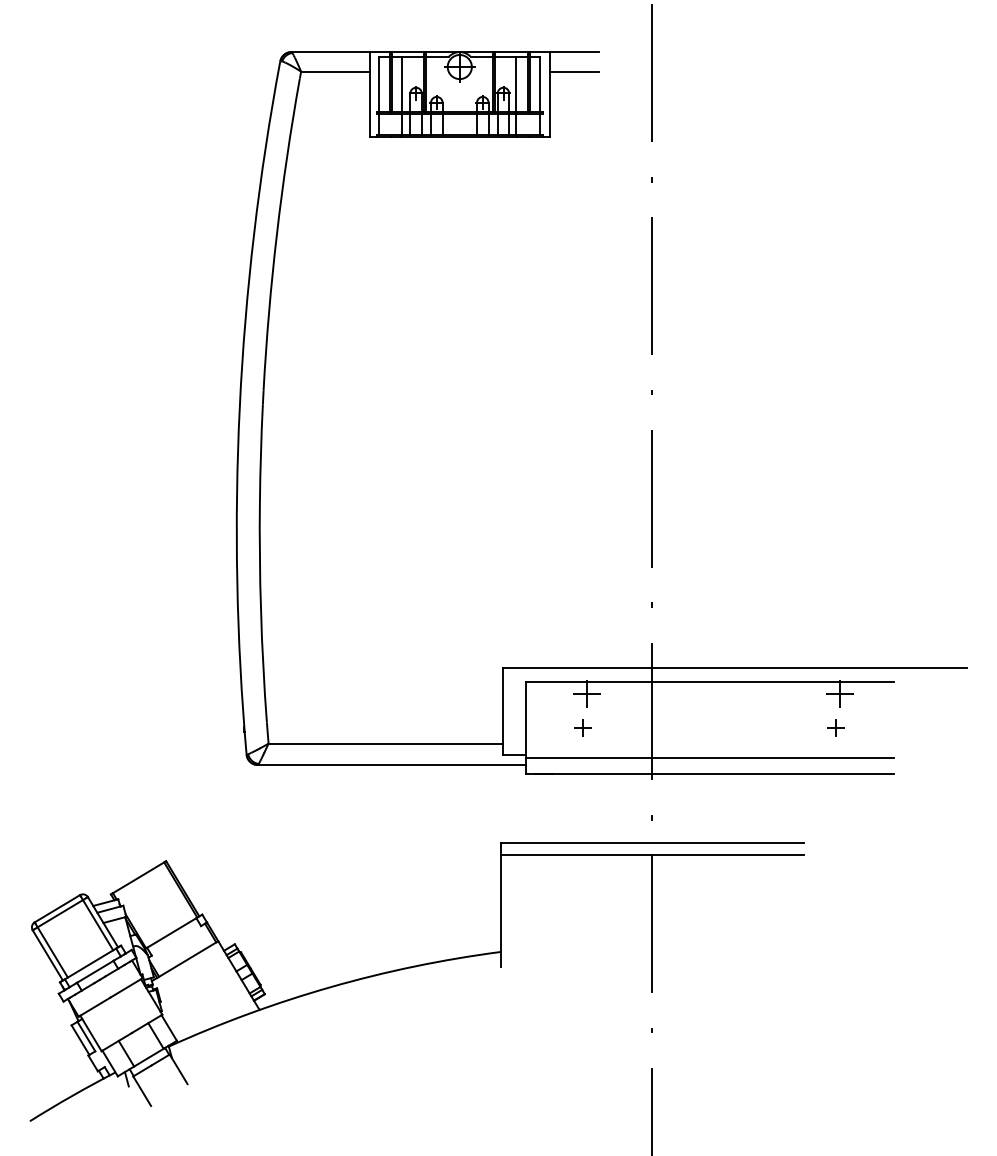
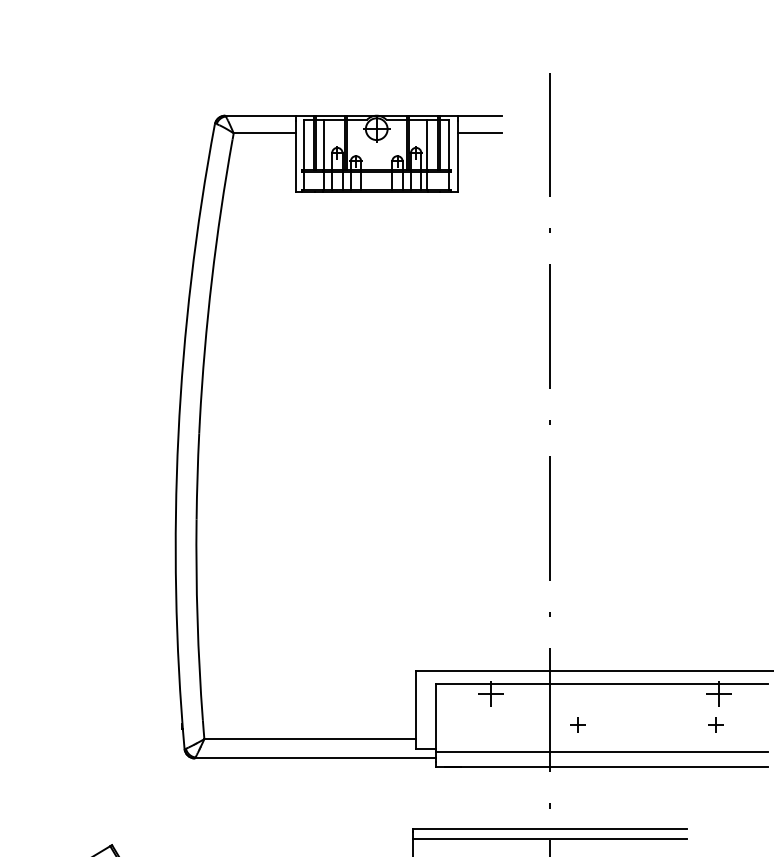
part: (582, 727) -> (577, 724), moved

